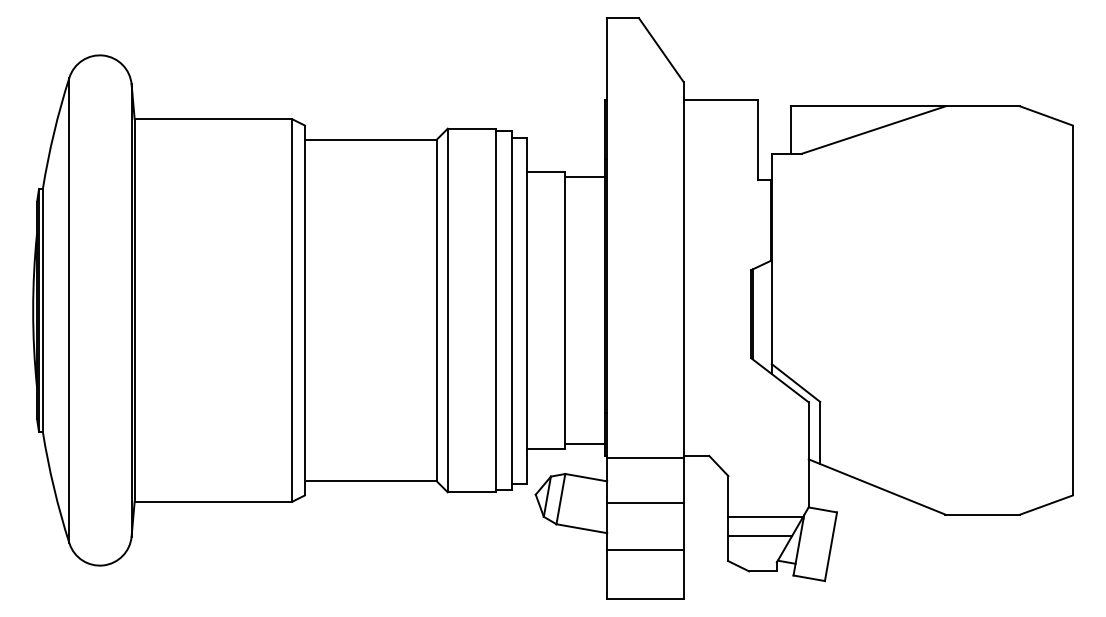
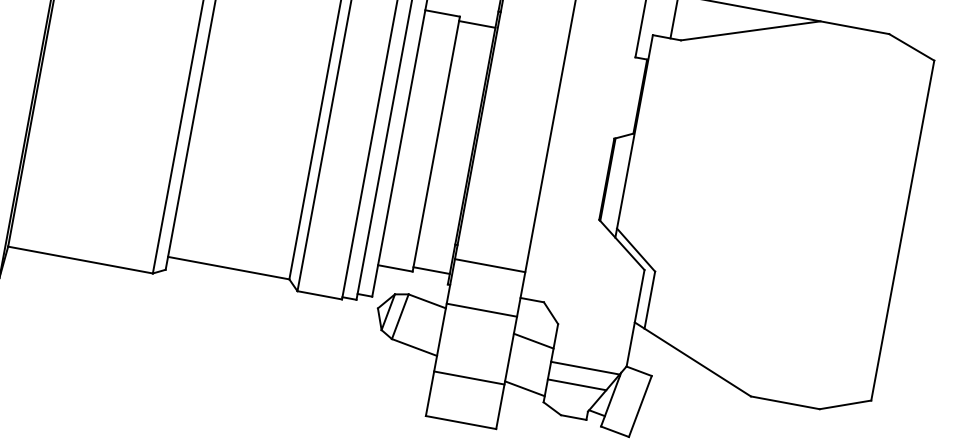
line: (645, 457) -> (490, 265), moved
line: (705, 498) -> (533, 340), added
line: (645, 503) -> (481, 310), moved
line: (705, 550) -> (524, 388), added

